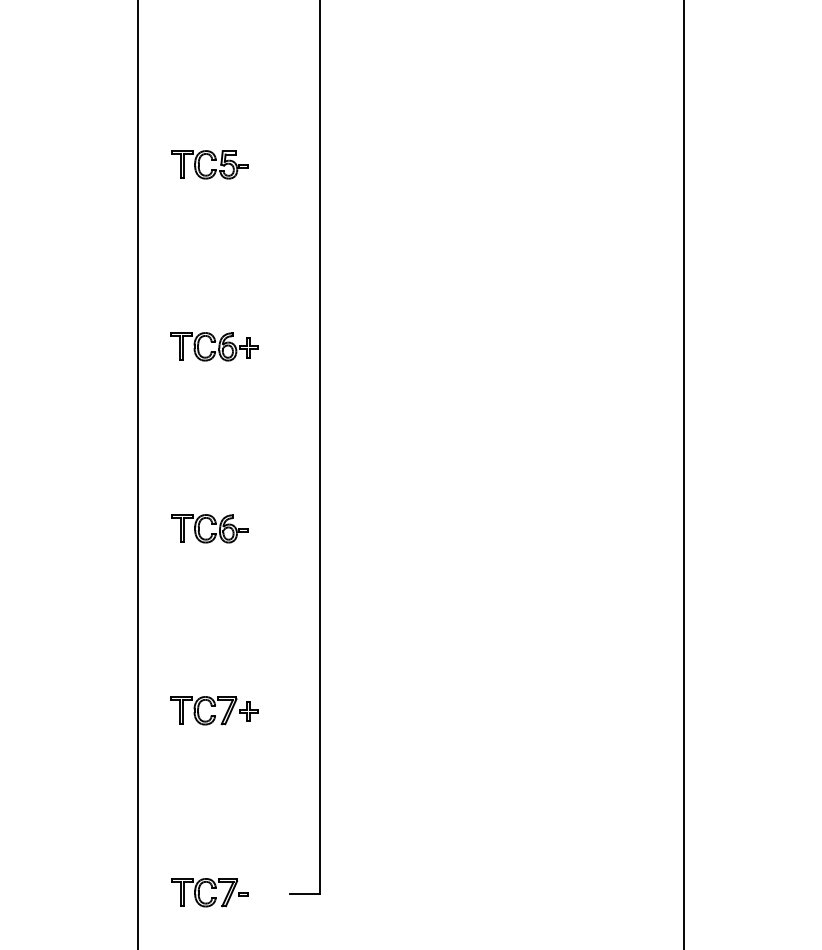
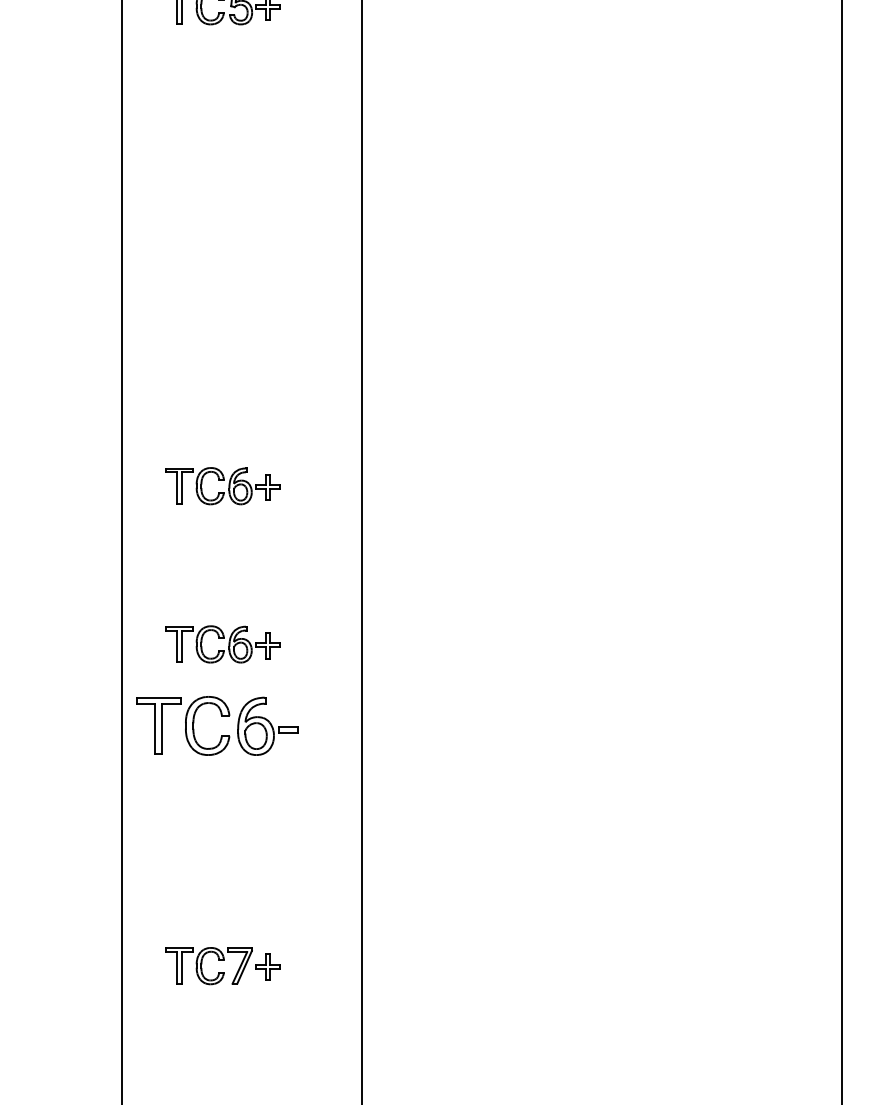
part: (209, 164) -> (216, 245), removed
part: (214, 466) -> (222, 644), added
part: (209, 528) -> (216, 725), size x1.6

